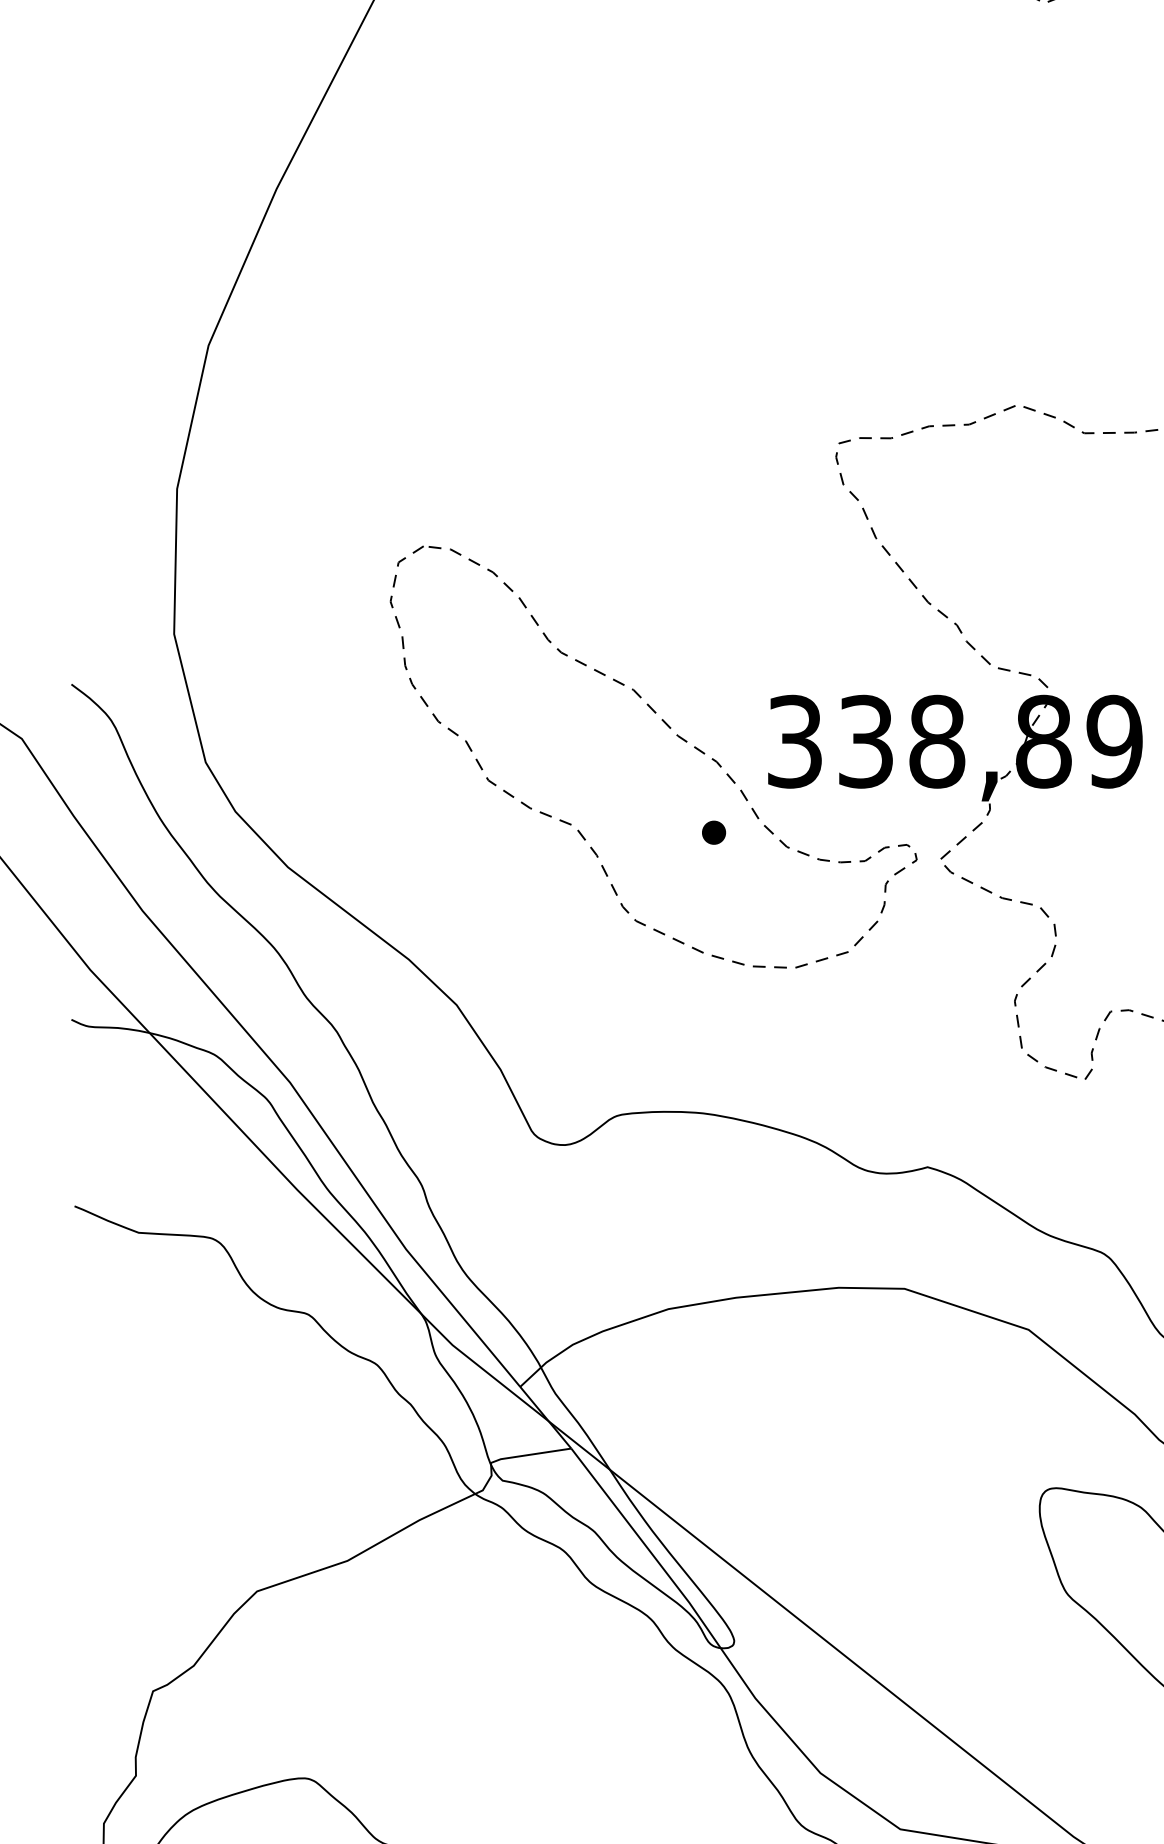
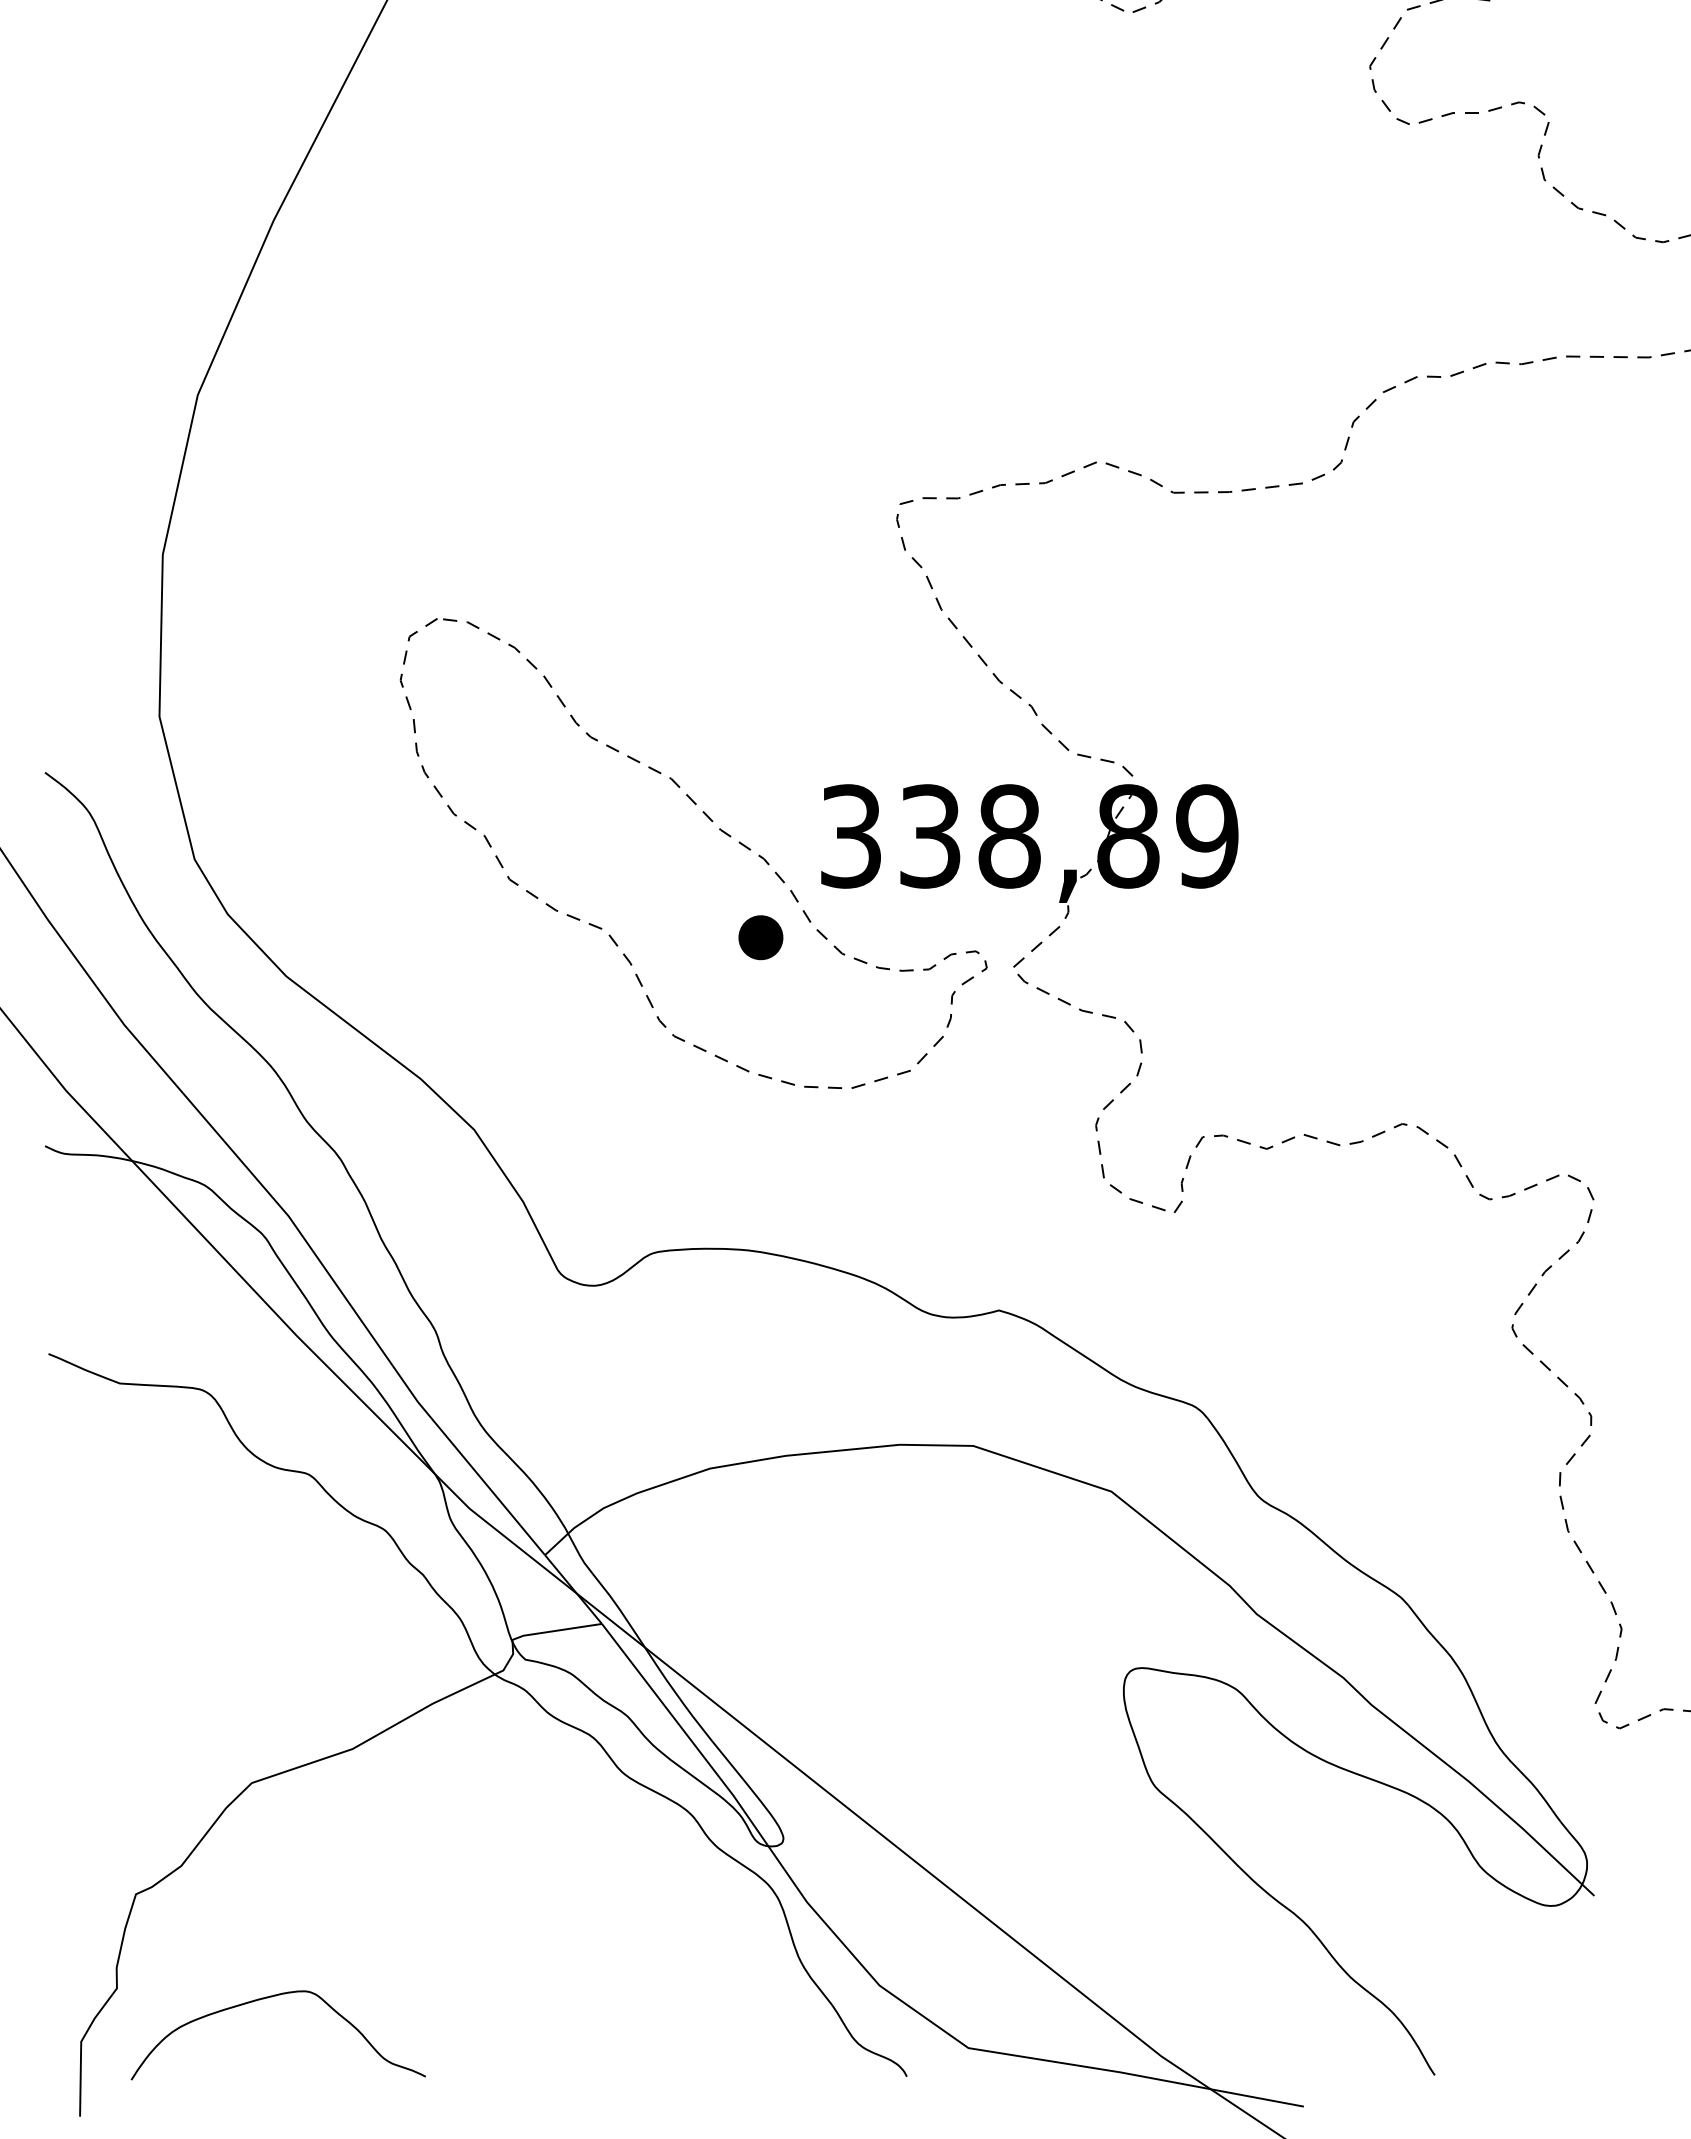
part: (713, 832) -> (760, 937), size x1.67

